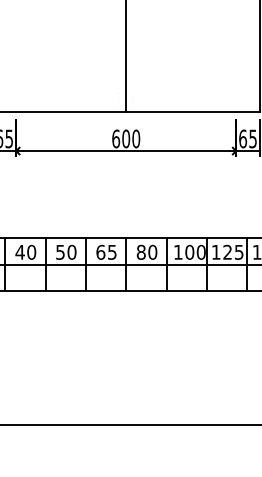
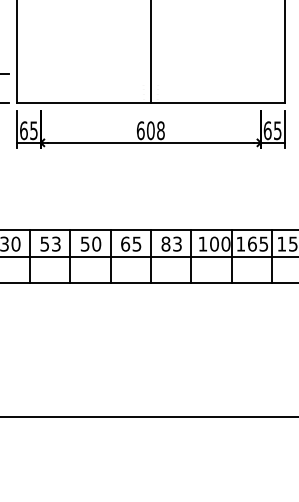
text: (135, 138) -> (160, 130), 600 -> 608
text: (25, 251) -> (50, 243), 40 -> 53
text: (152, 251) -> (177, 243), 80 -> 83
text: (227, 251) -> (252, 243), 125 -> 165

